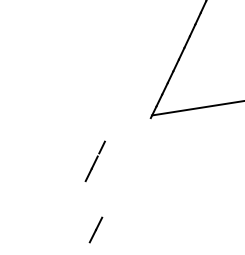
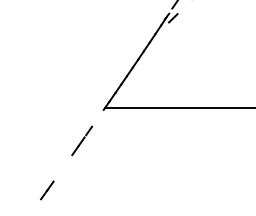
line: (95, 160) -> (82, 140), moved

